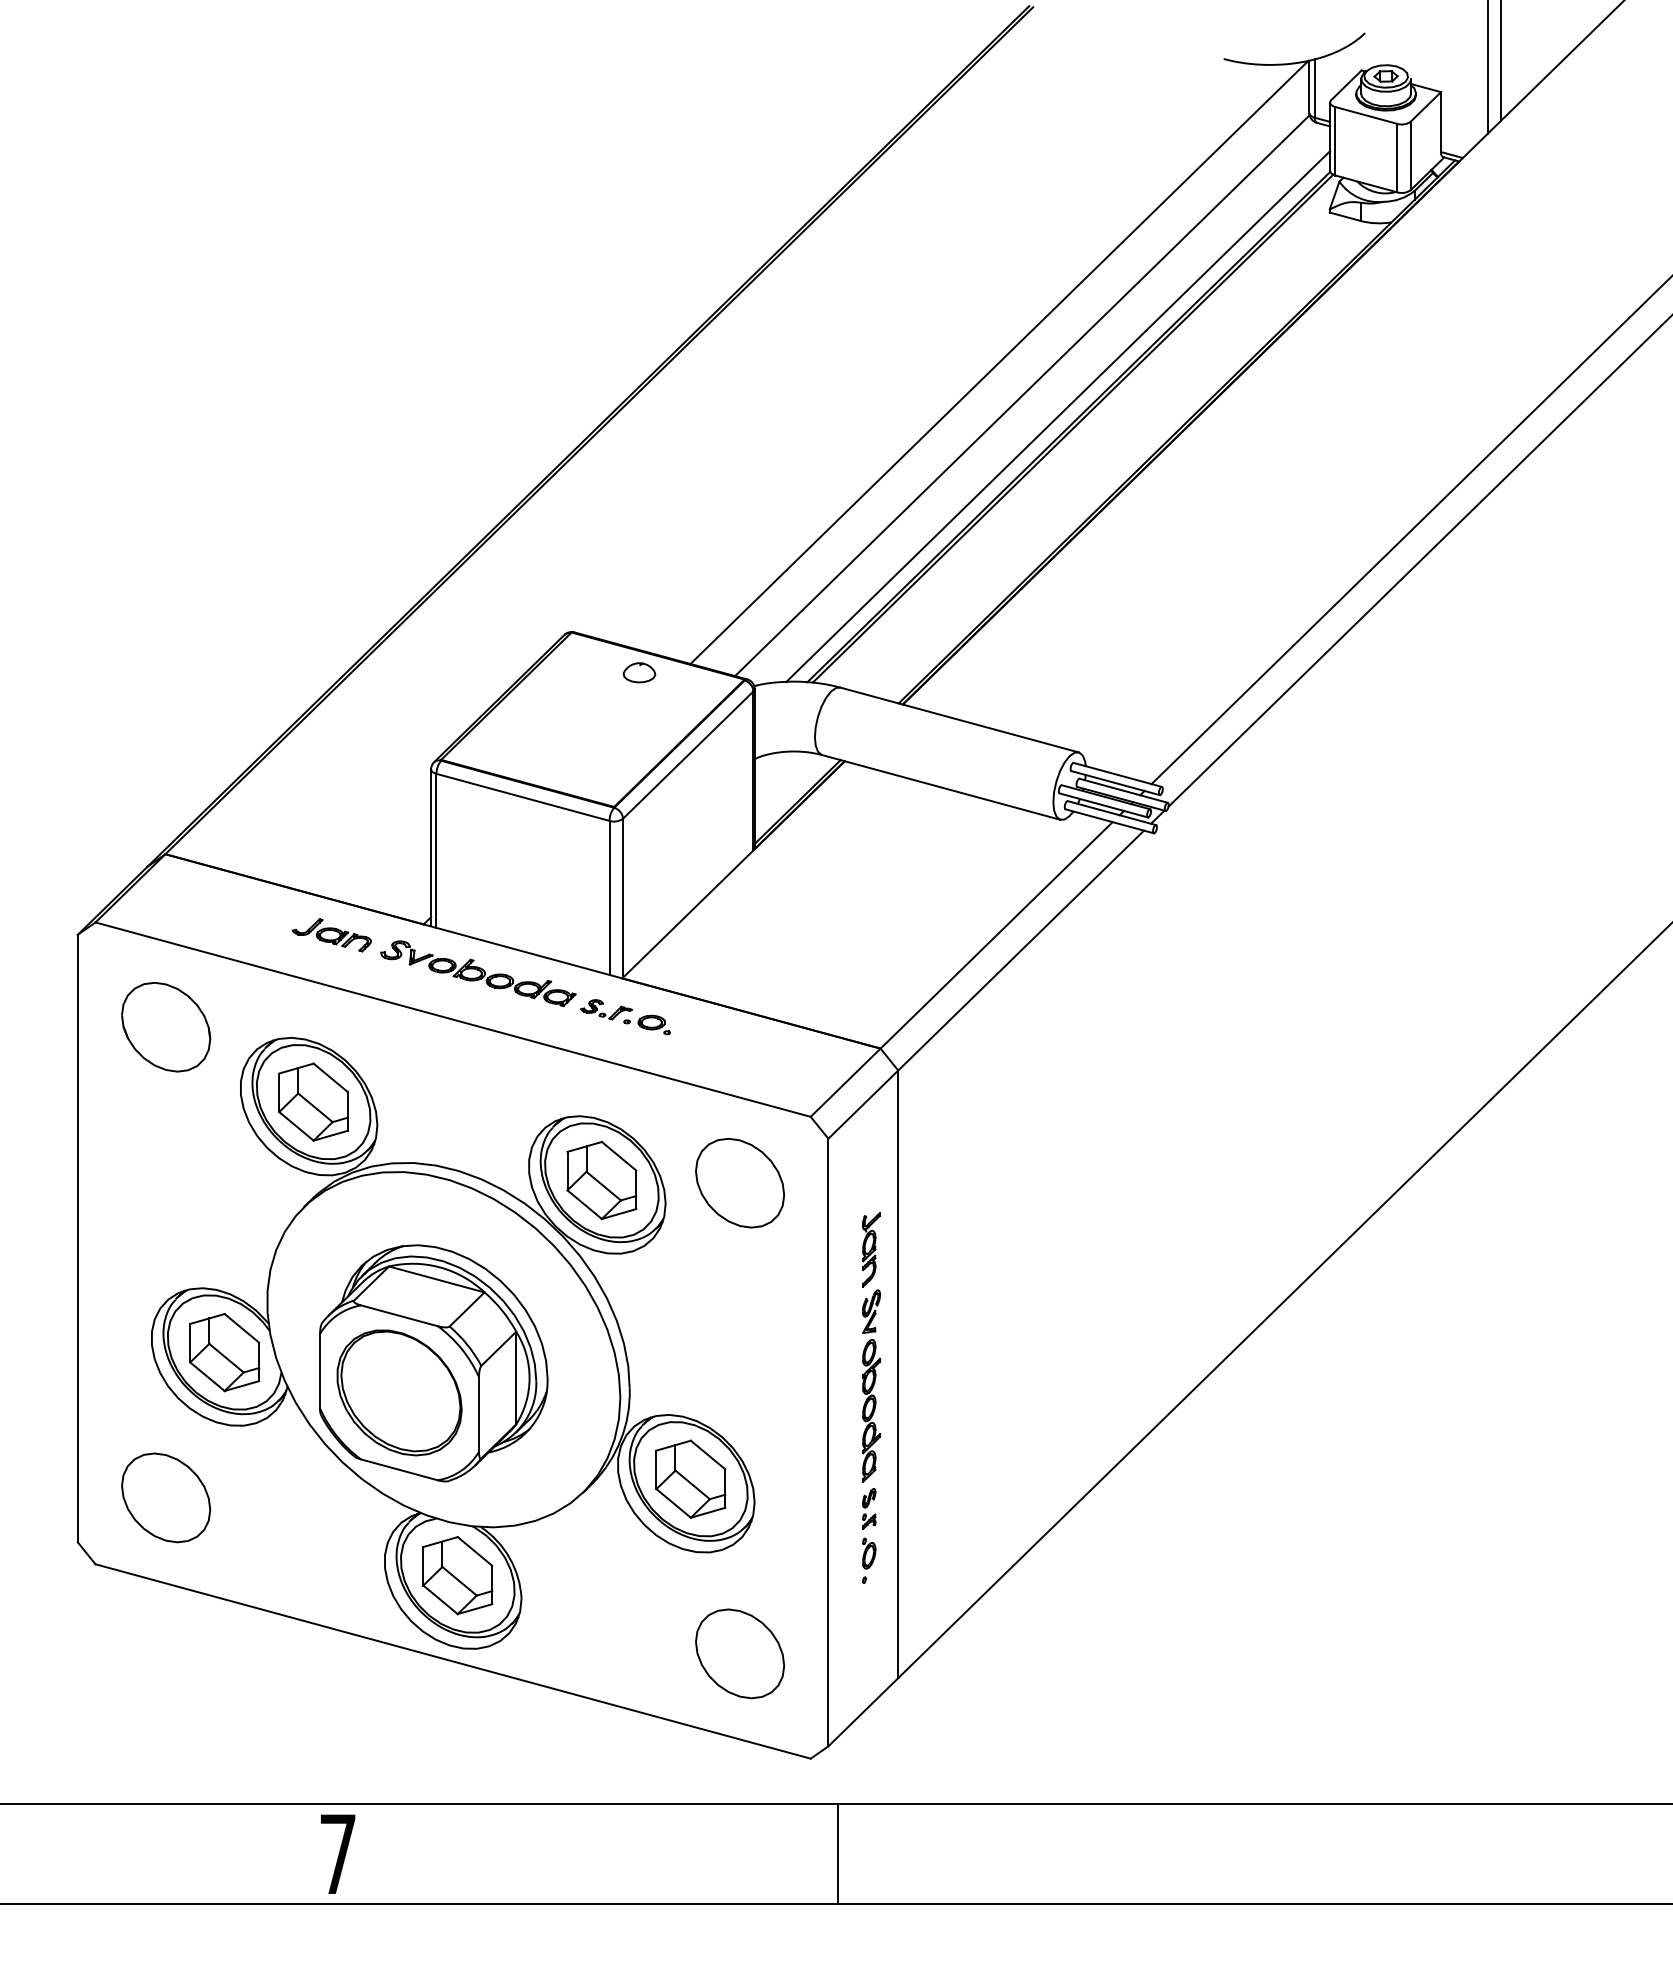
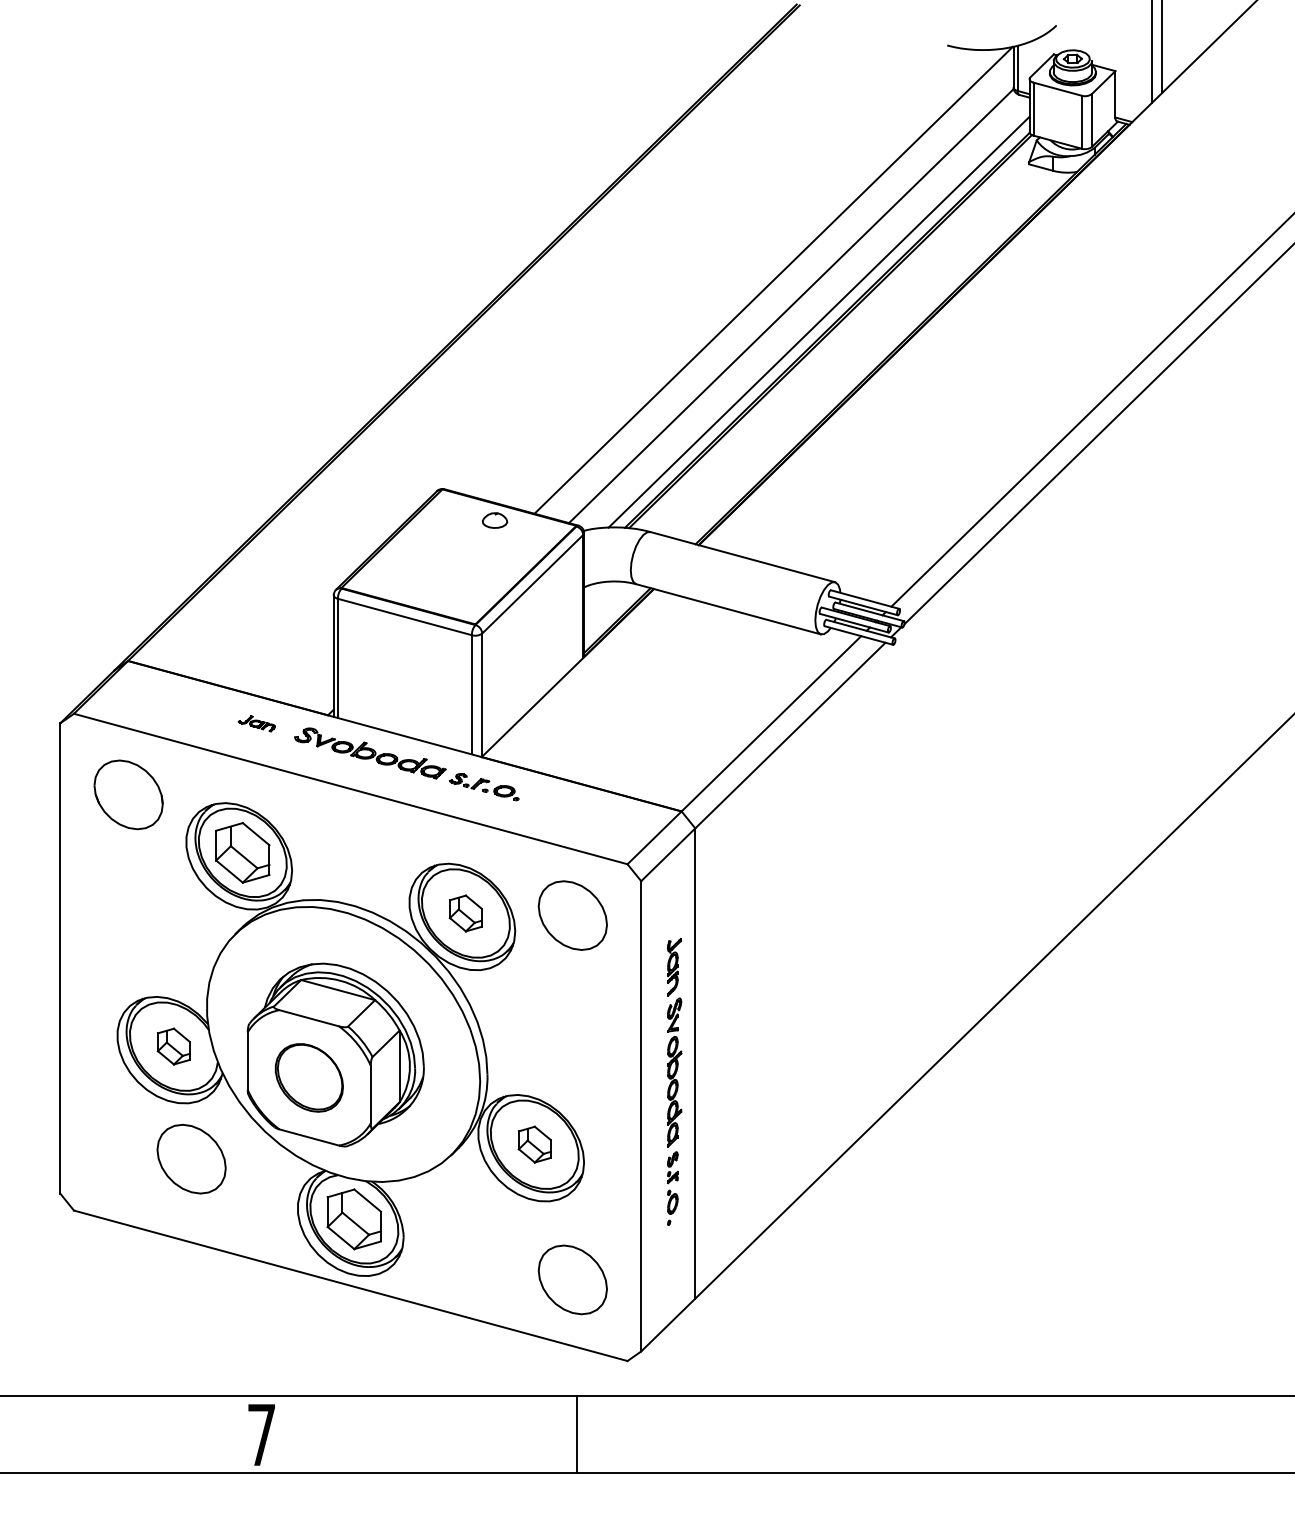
part: (331, 934) -> (256, 723), size x0.6
part: (601, 1180) -> (465, 913), size x0.6
part: (224, 1352) -> (173, 1046), size x0.6
part: (399, 1392) -> (309, 1077), size x0.7
part: (690, 1478) -> (534, 1144), size x0.6
part: (165, 1497) -> (191, 1158), moved
line: (837, 1853) -> (576, 1434), moved

